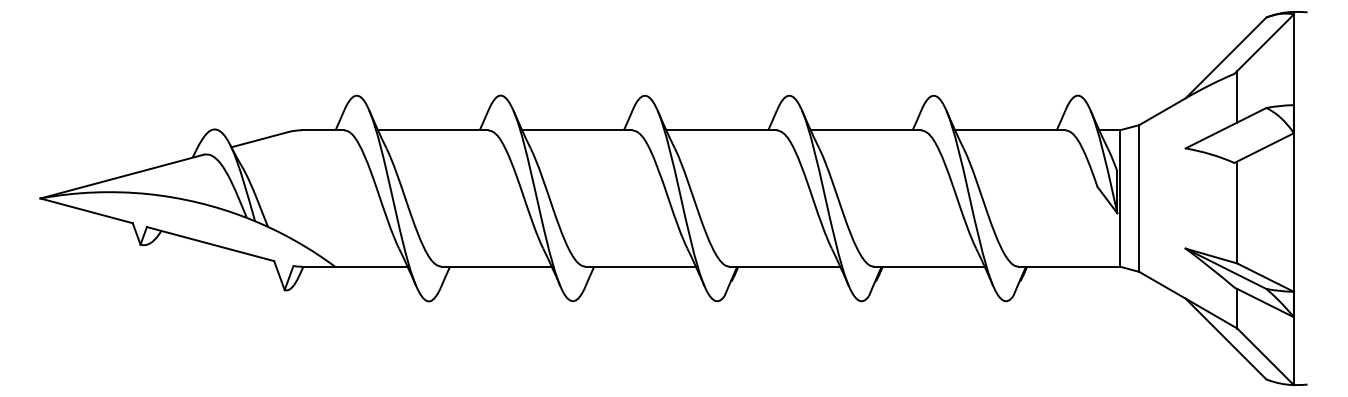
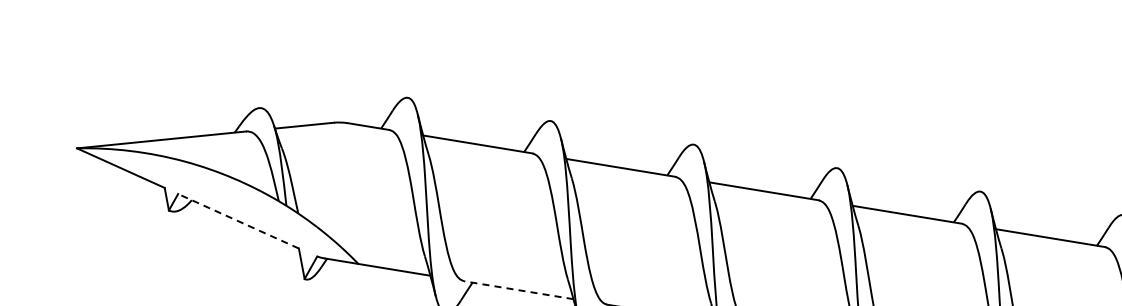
line: (210, 244) -> (238, 221), solid -> dashed
line: (496, 266) -> (518, 289), solid -> dashed

